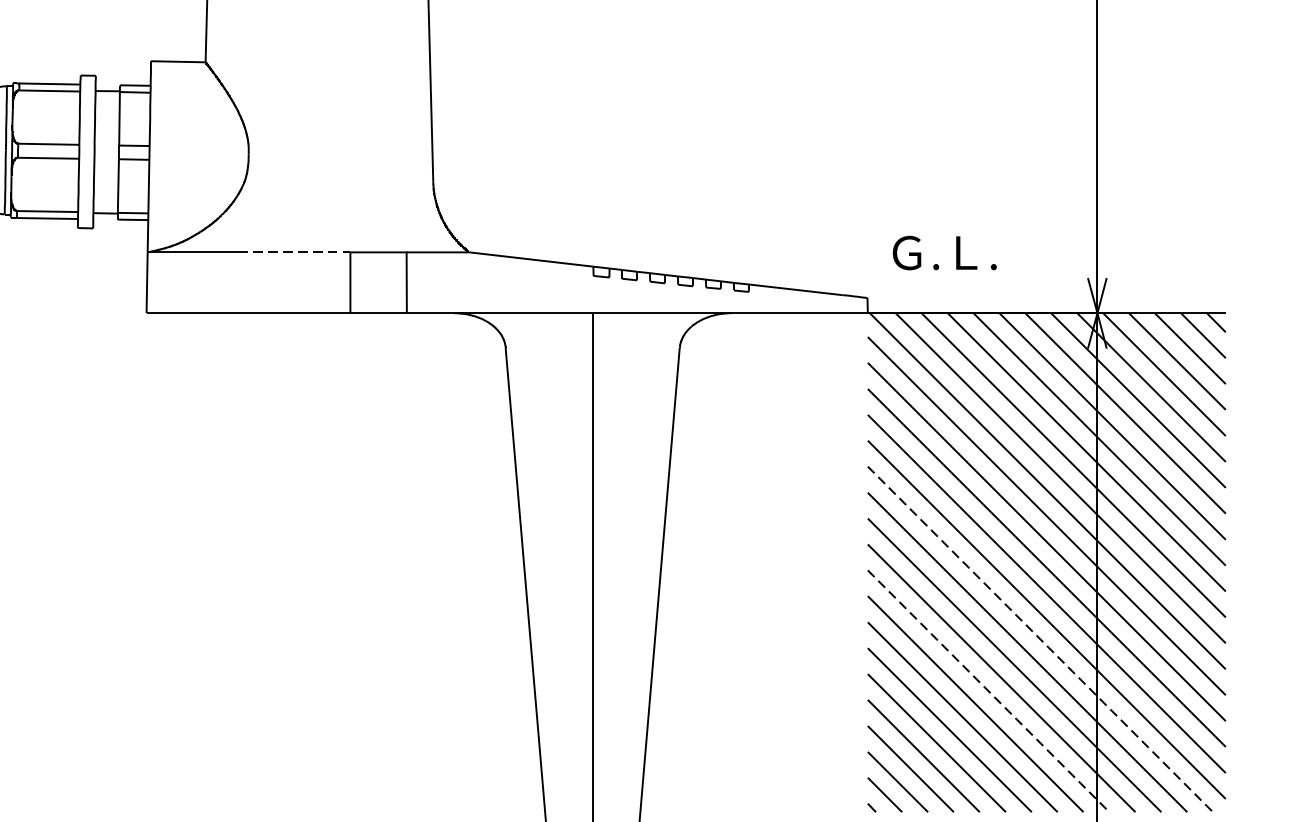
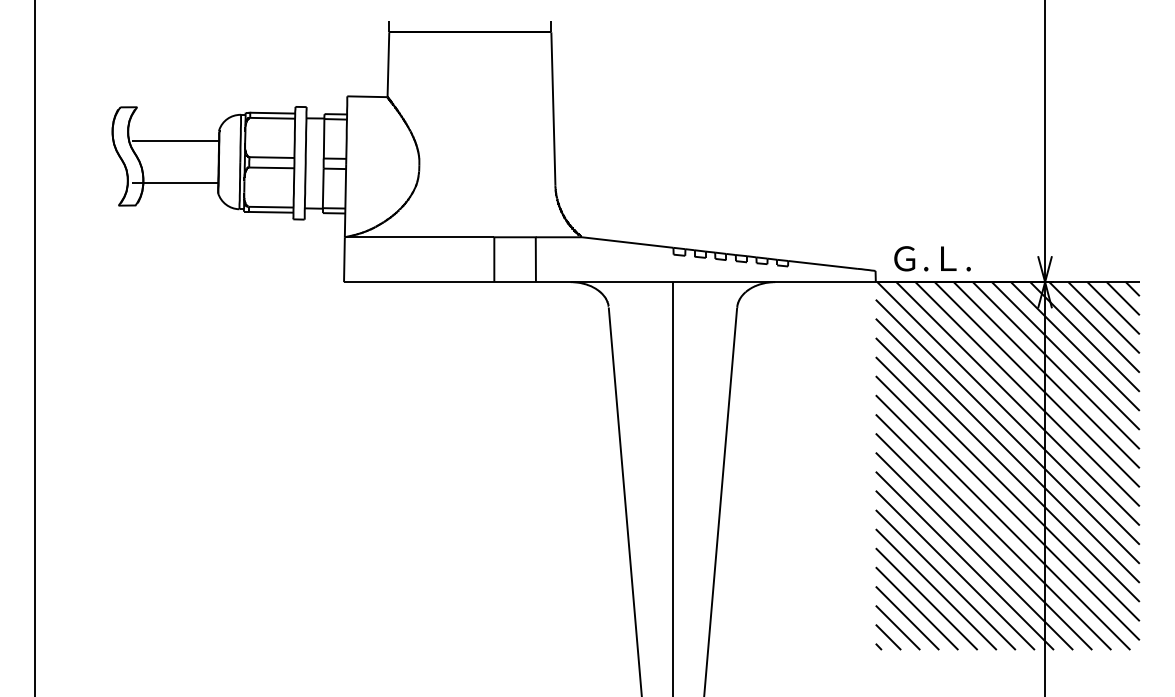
line: (295, 252) -> (453, 237), dashed -> solid
text: (944, 252) -> (932, 258), moved
line: (1041, 640) -> (1003, 523), dashed -> solid
line: (989, 692) -> (965, 561), dashed -> solid

